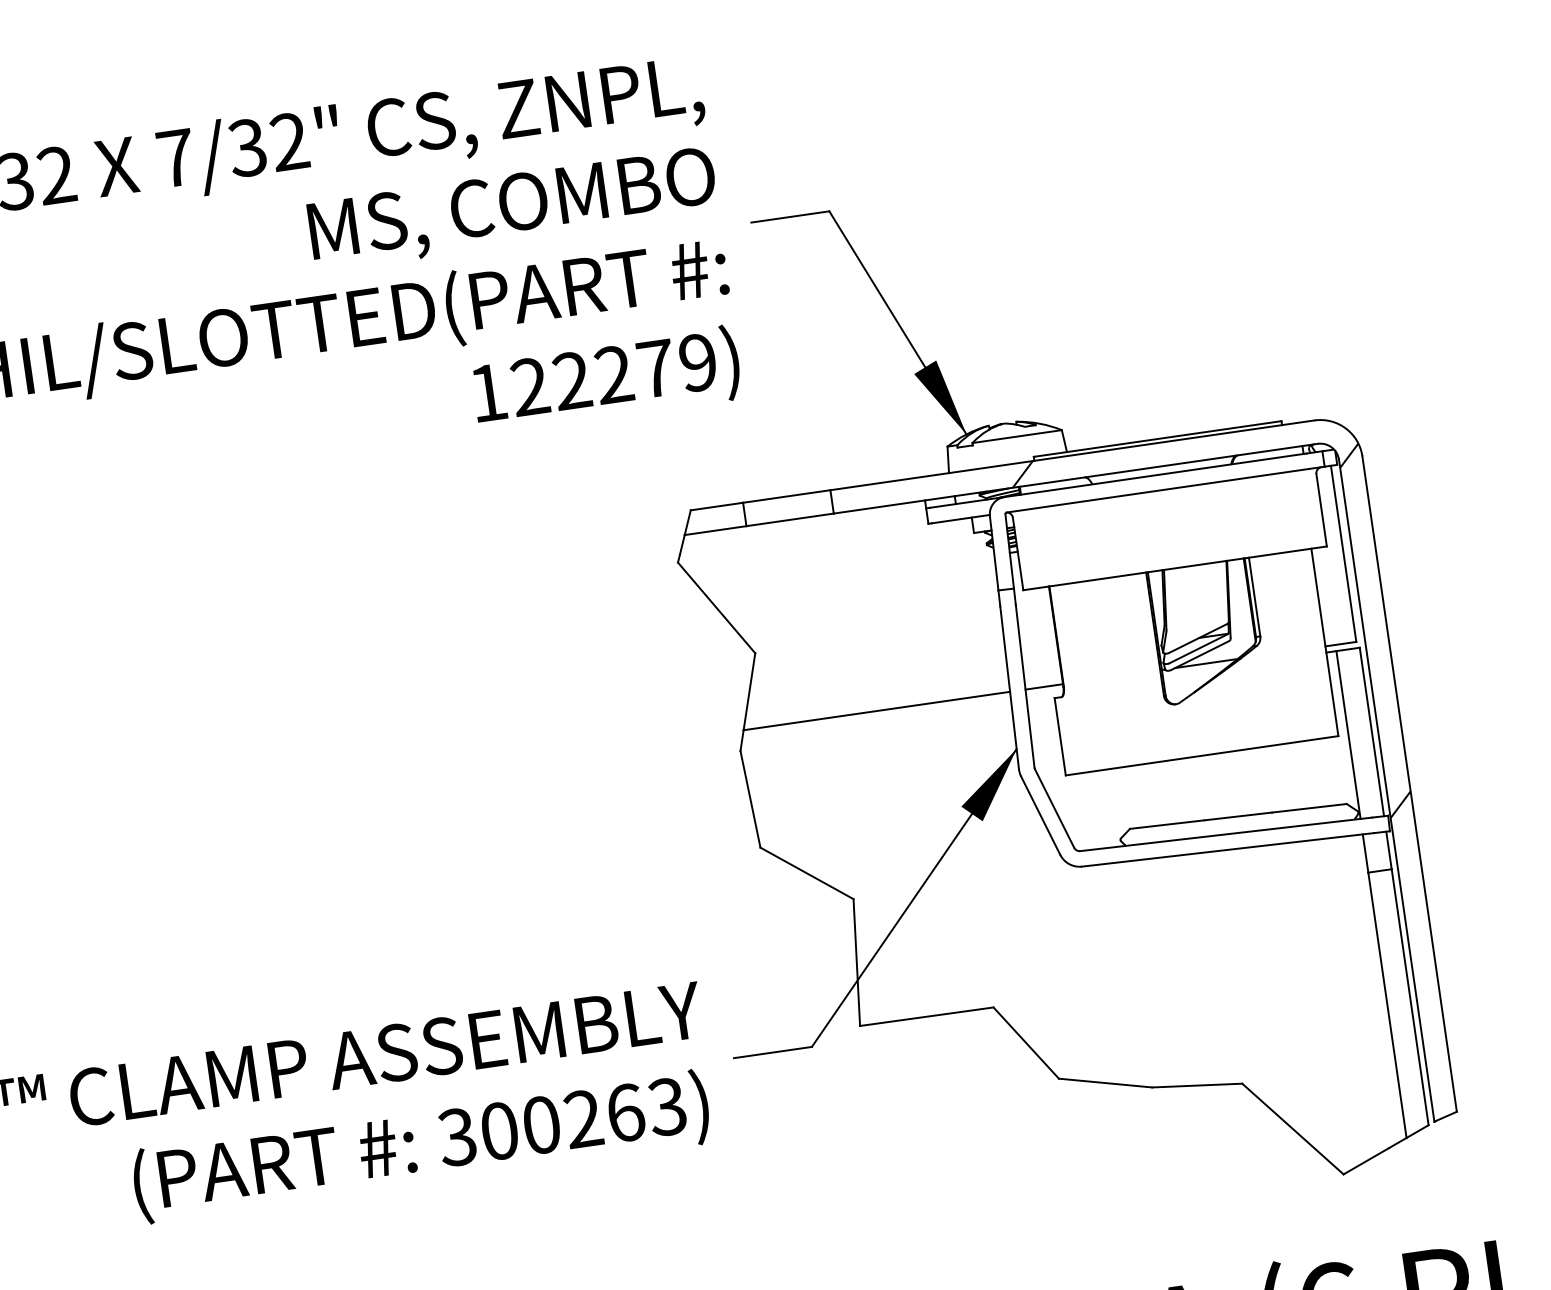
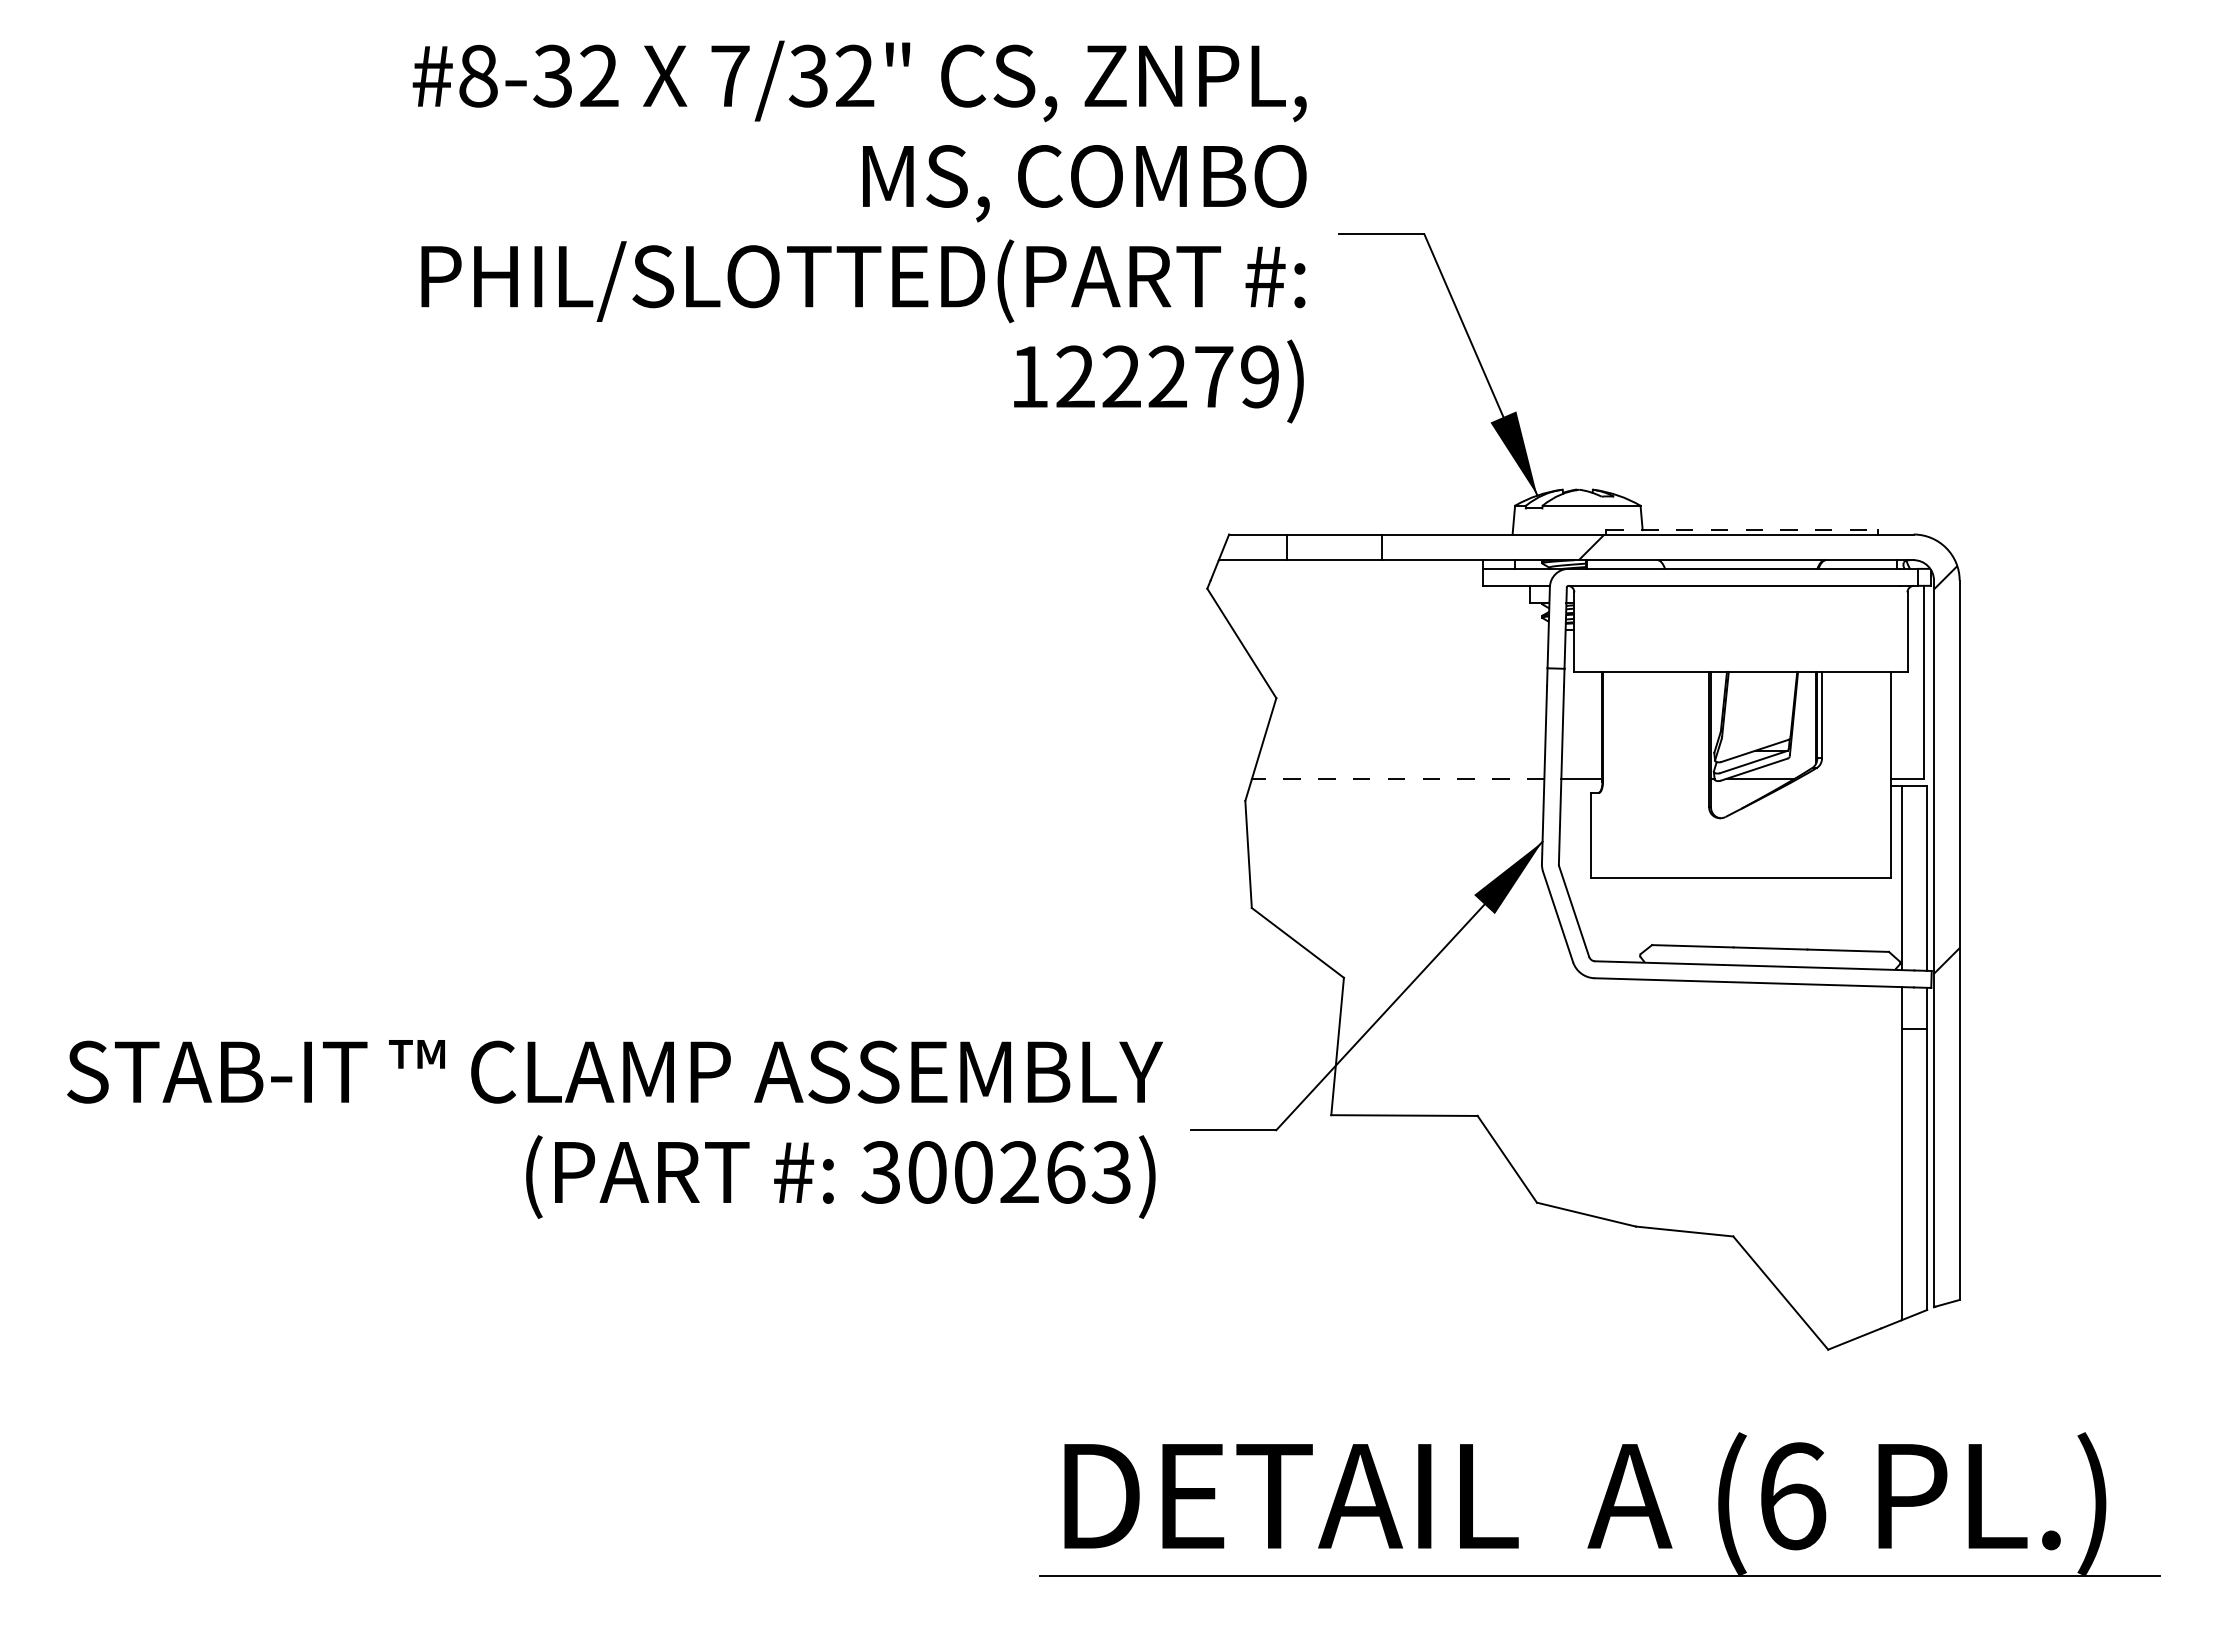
line: (1157, 439) -> (1742, 530), solid -> dashed
line: (876, 711) -> (1397, 779), solid -> dashed

